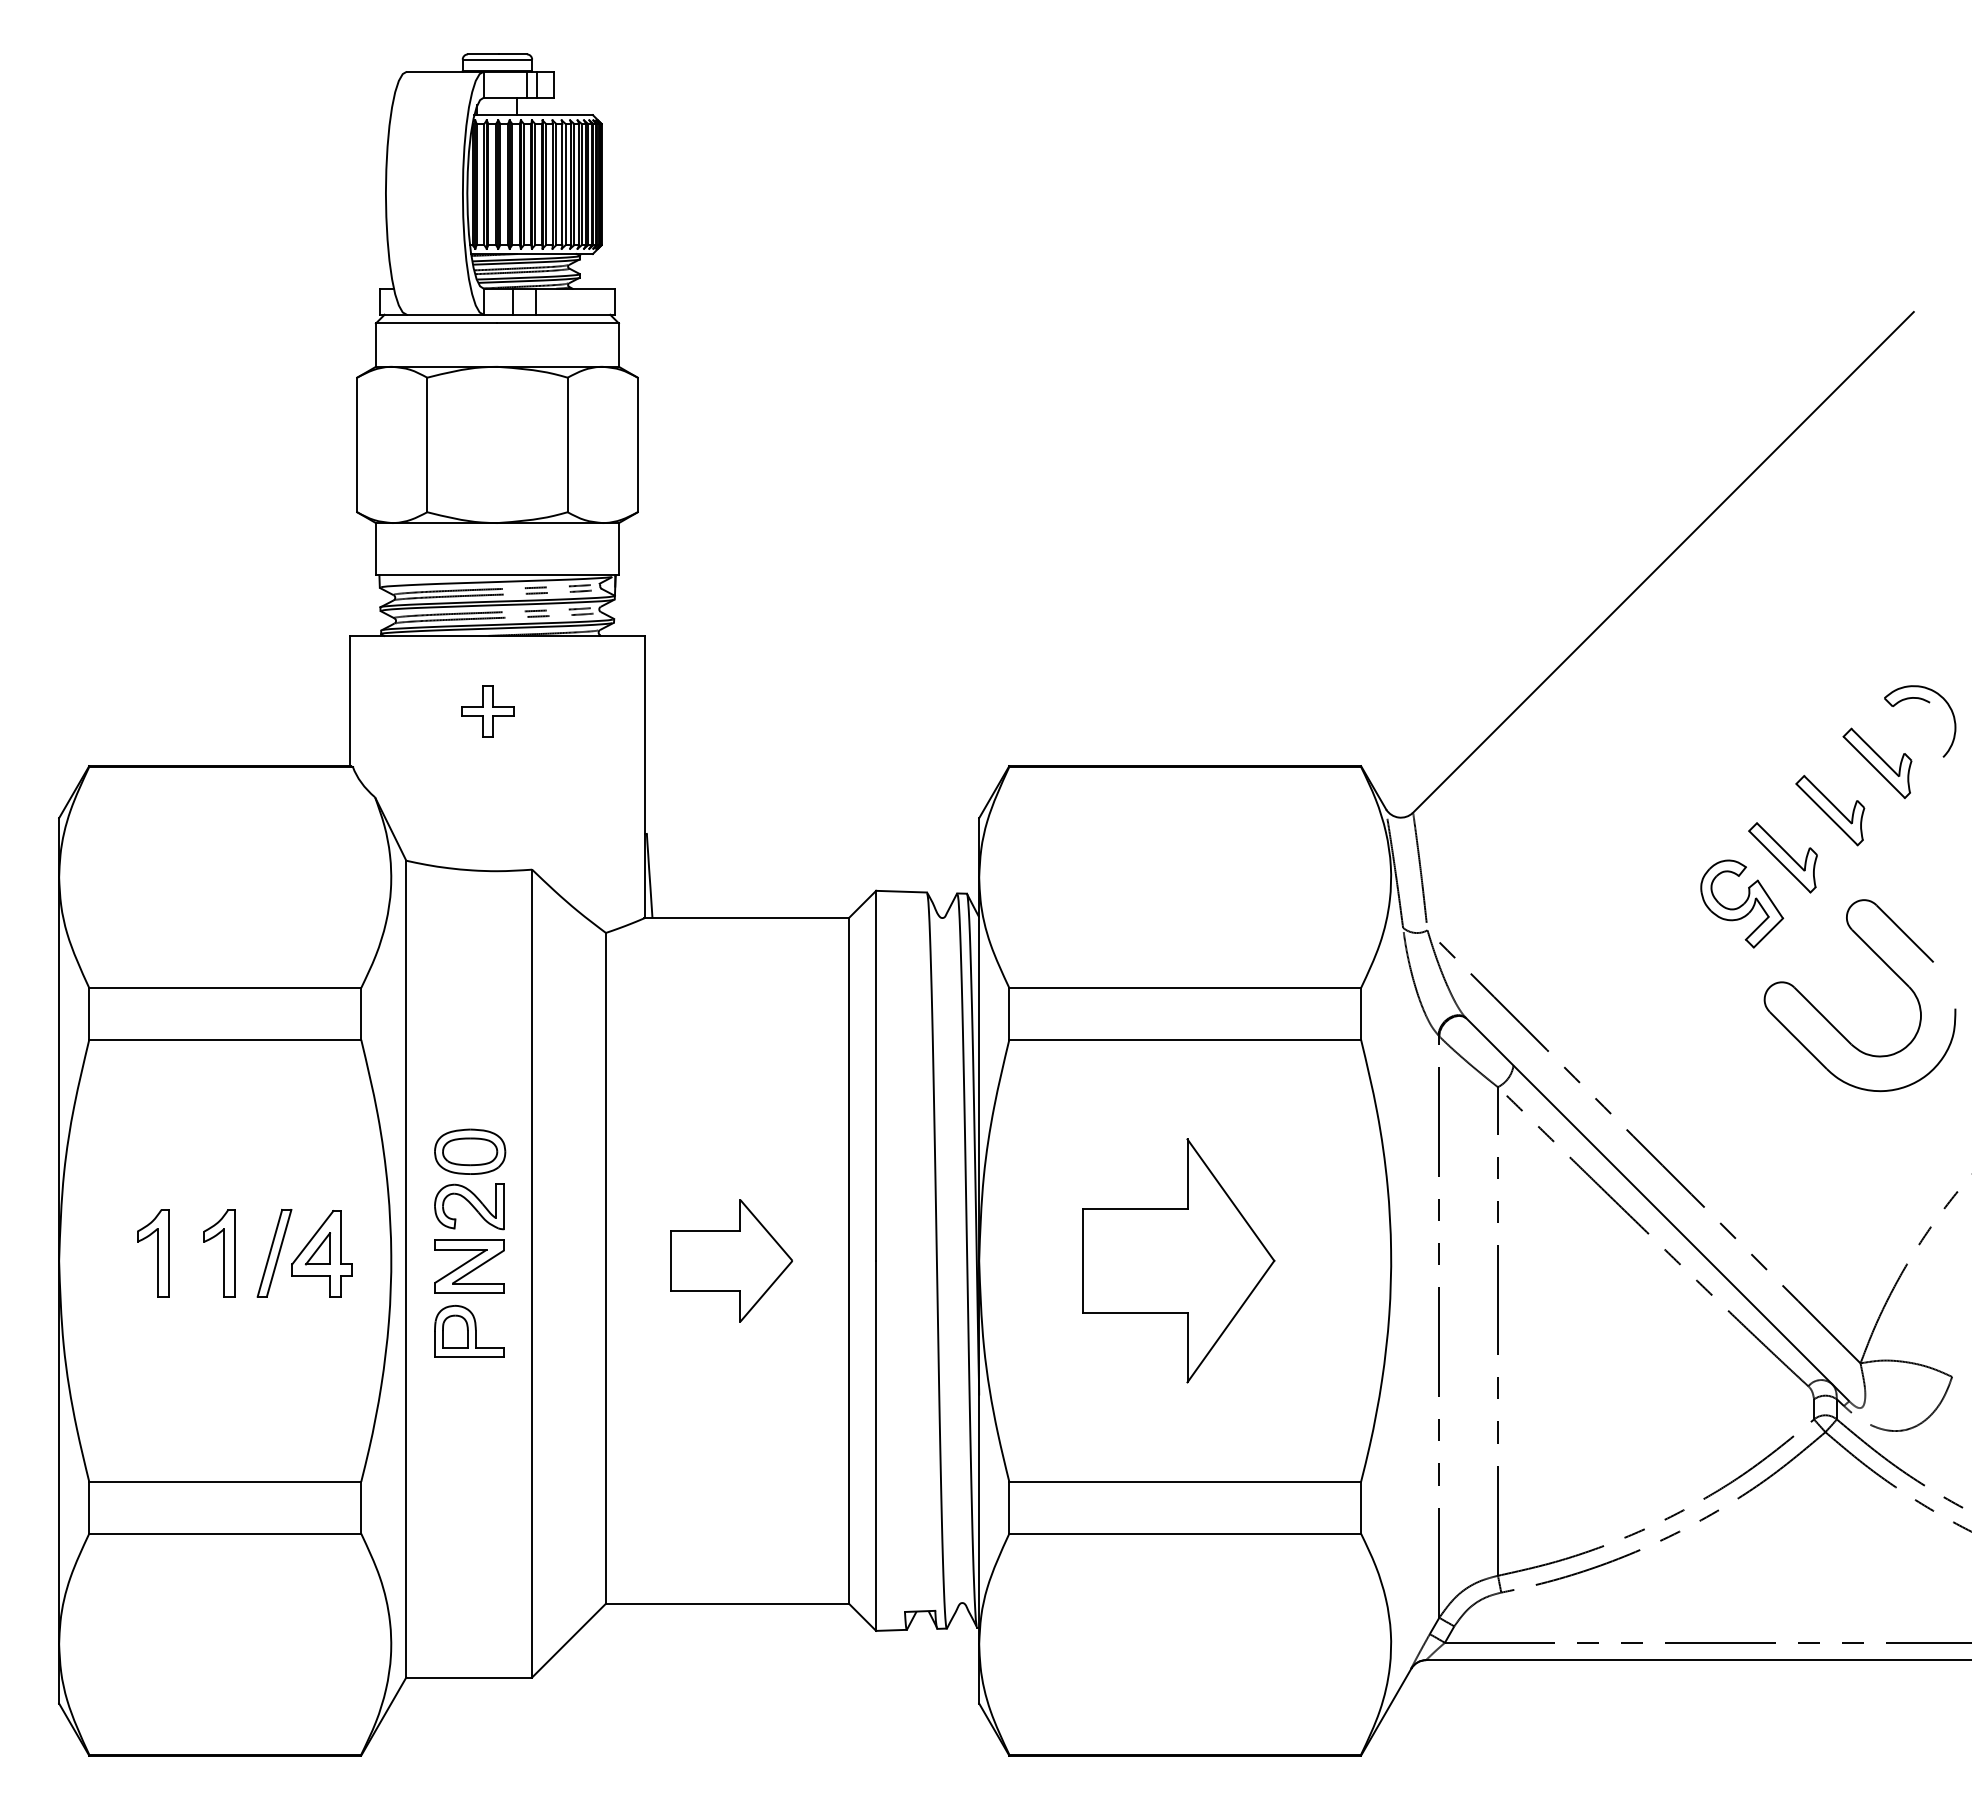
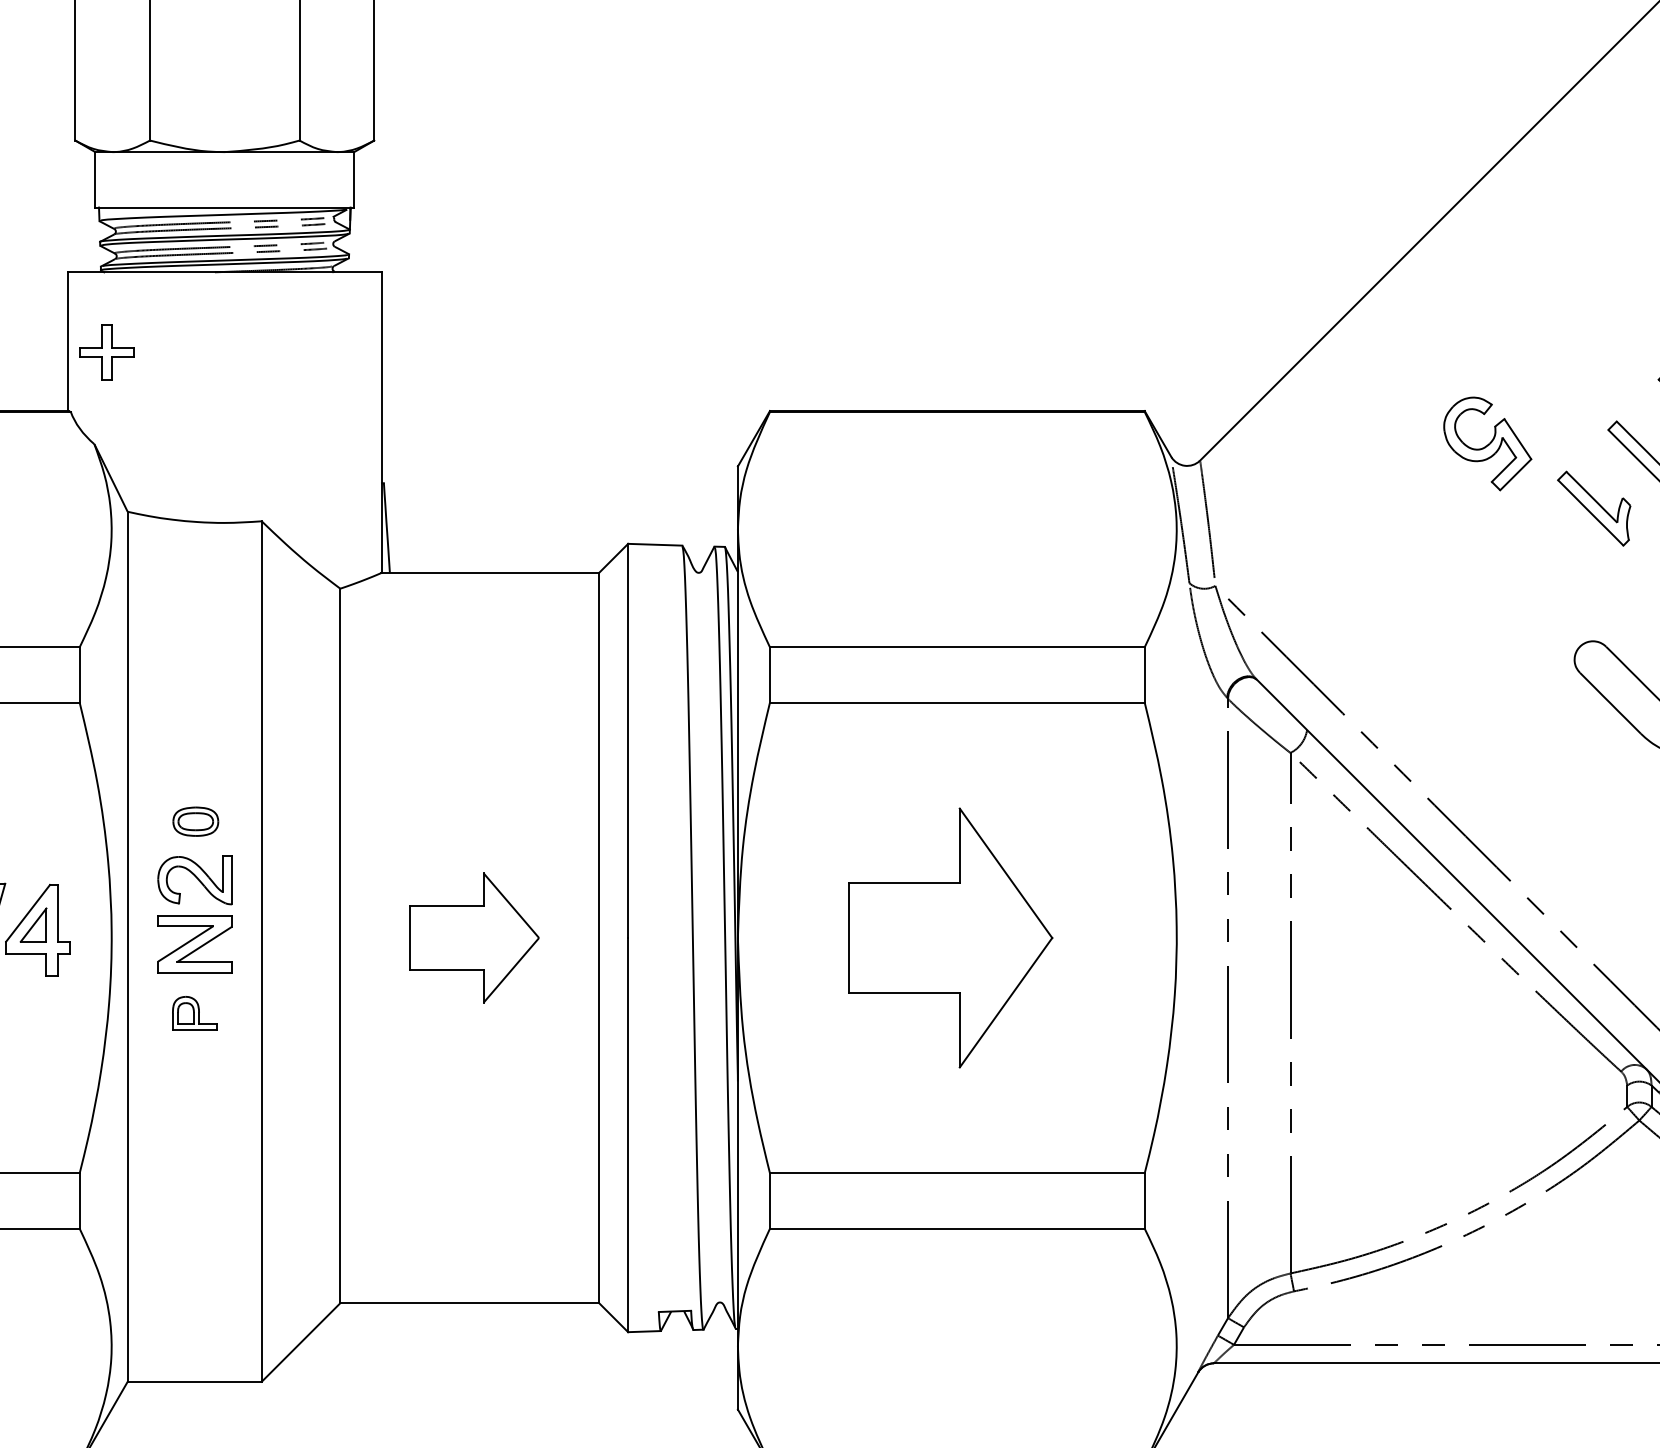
part: (487, 711) -> (106, 352), moved
part: (1742, 903) -> (1488, 443), moved
part: (470, 1151) -> (196, 821), size x0.6
part: (469, 1331) -> (194, 1013), size x0.6

